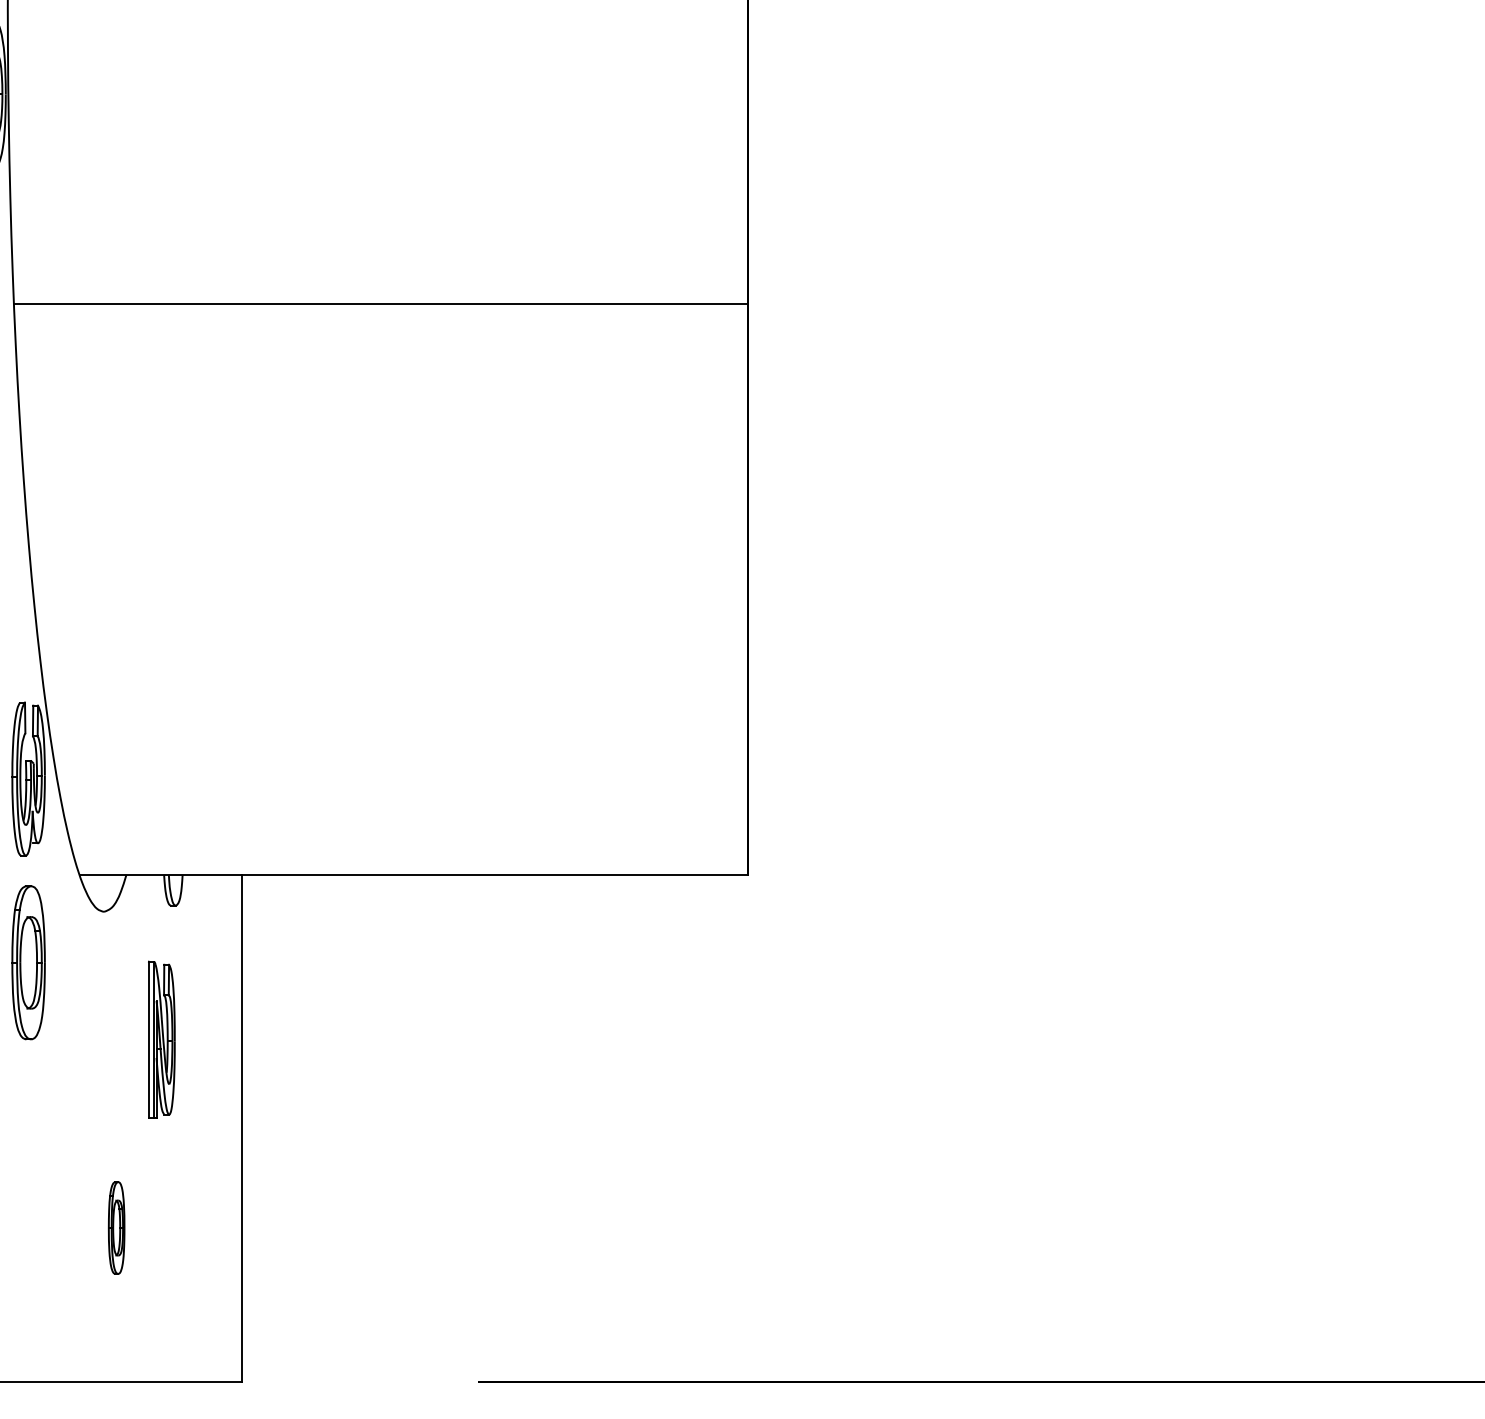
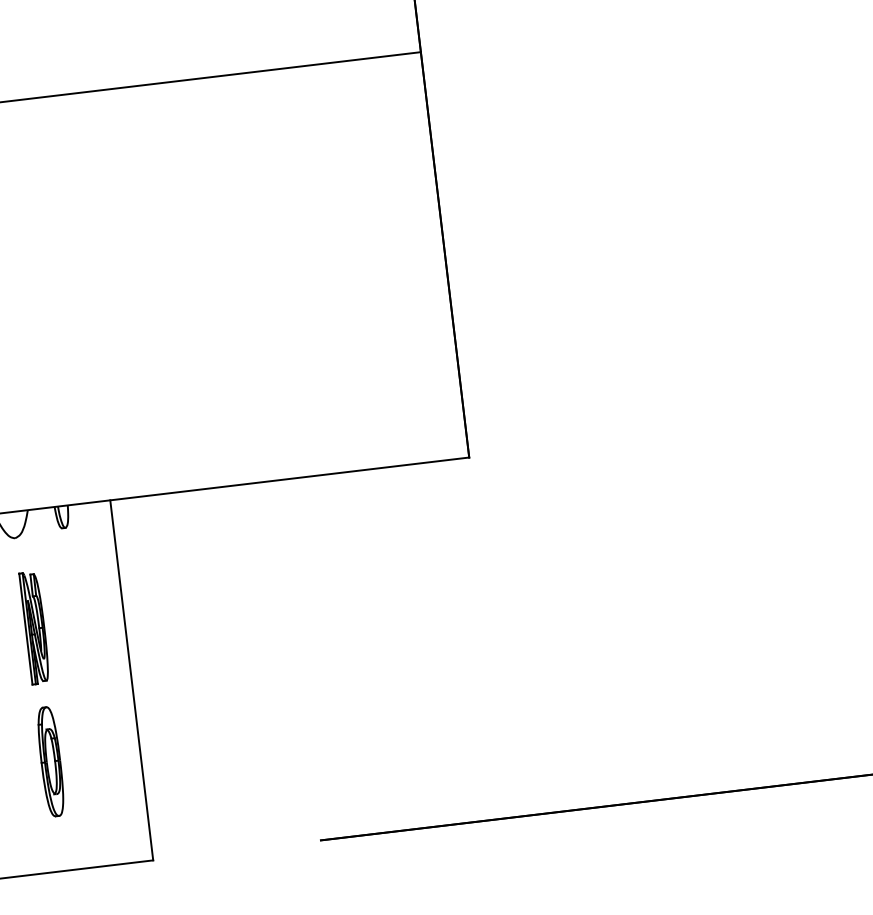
part: (161, 1039) -> (34, 627), moved
part: (116, 1227) -> (50, 761), size x1.67

